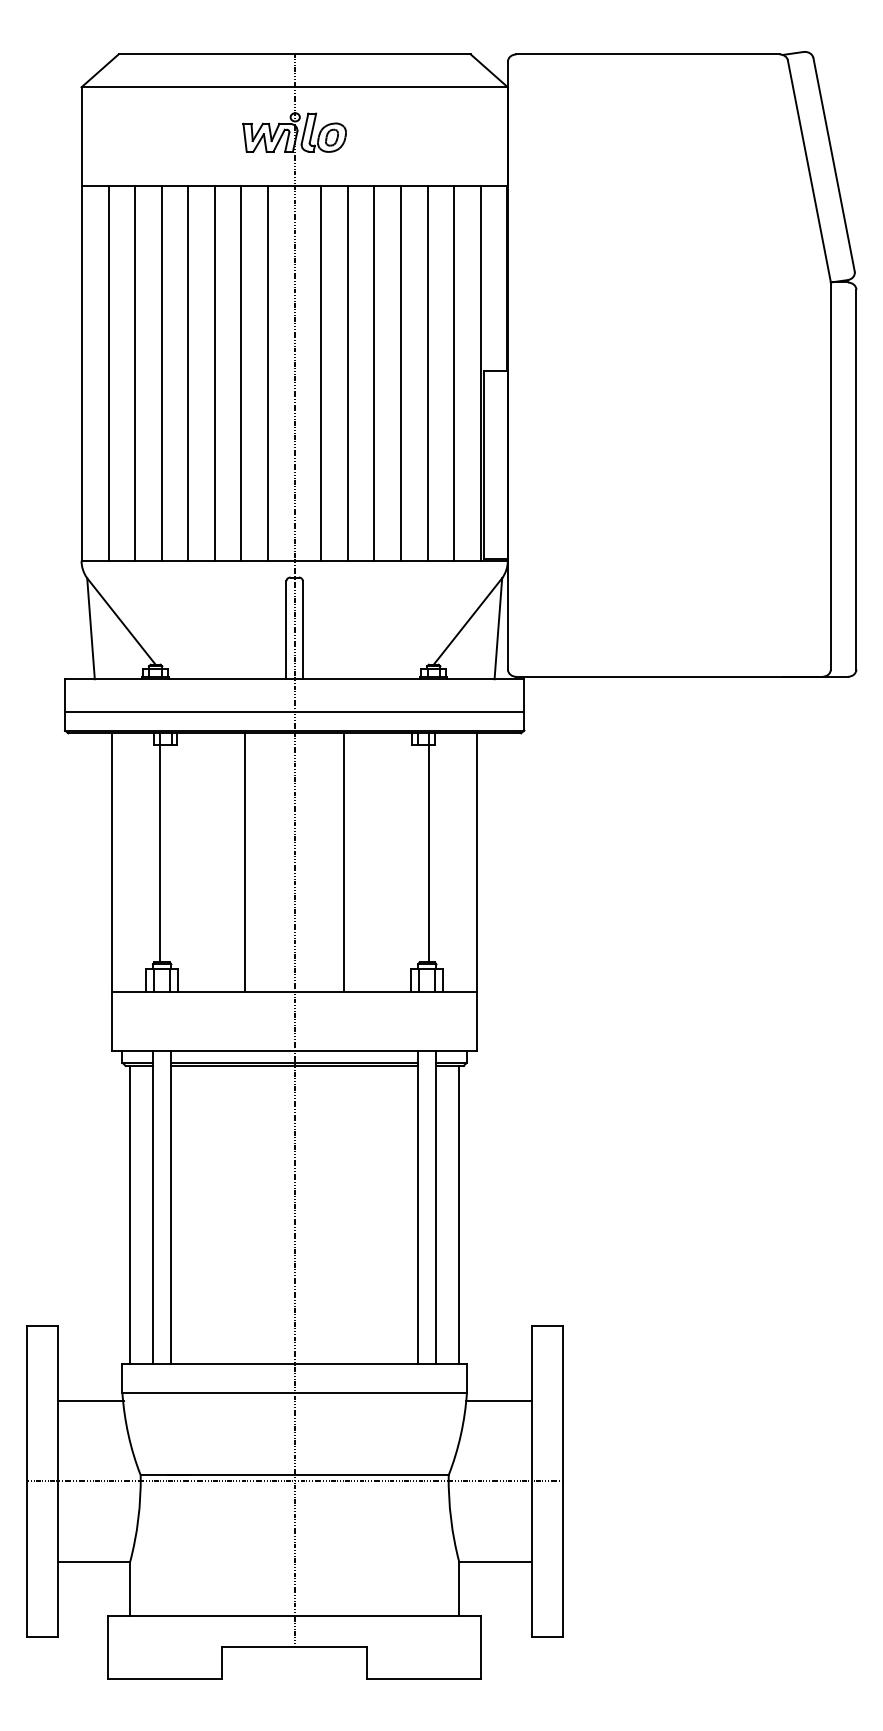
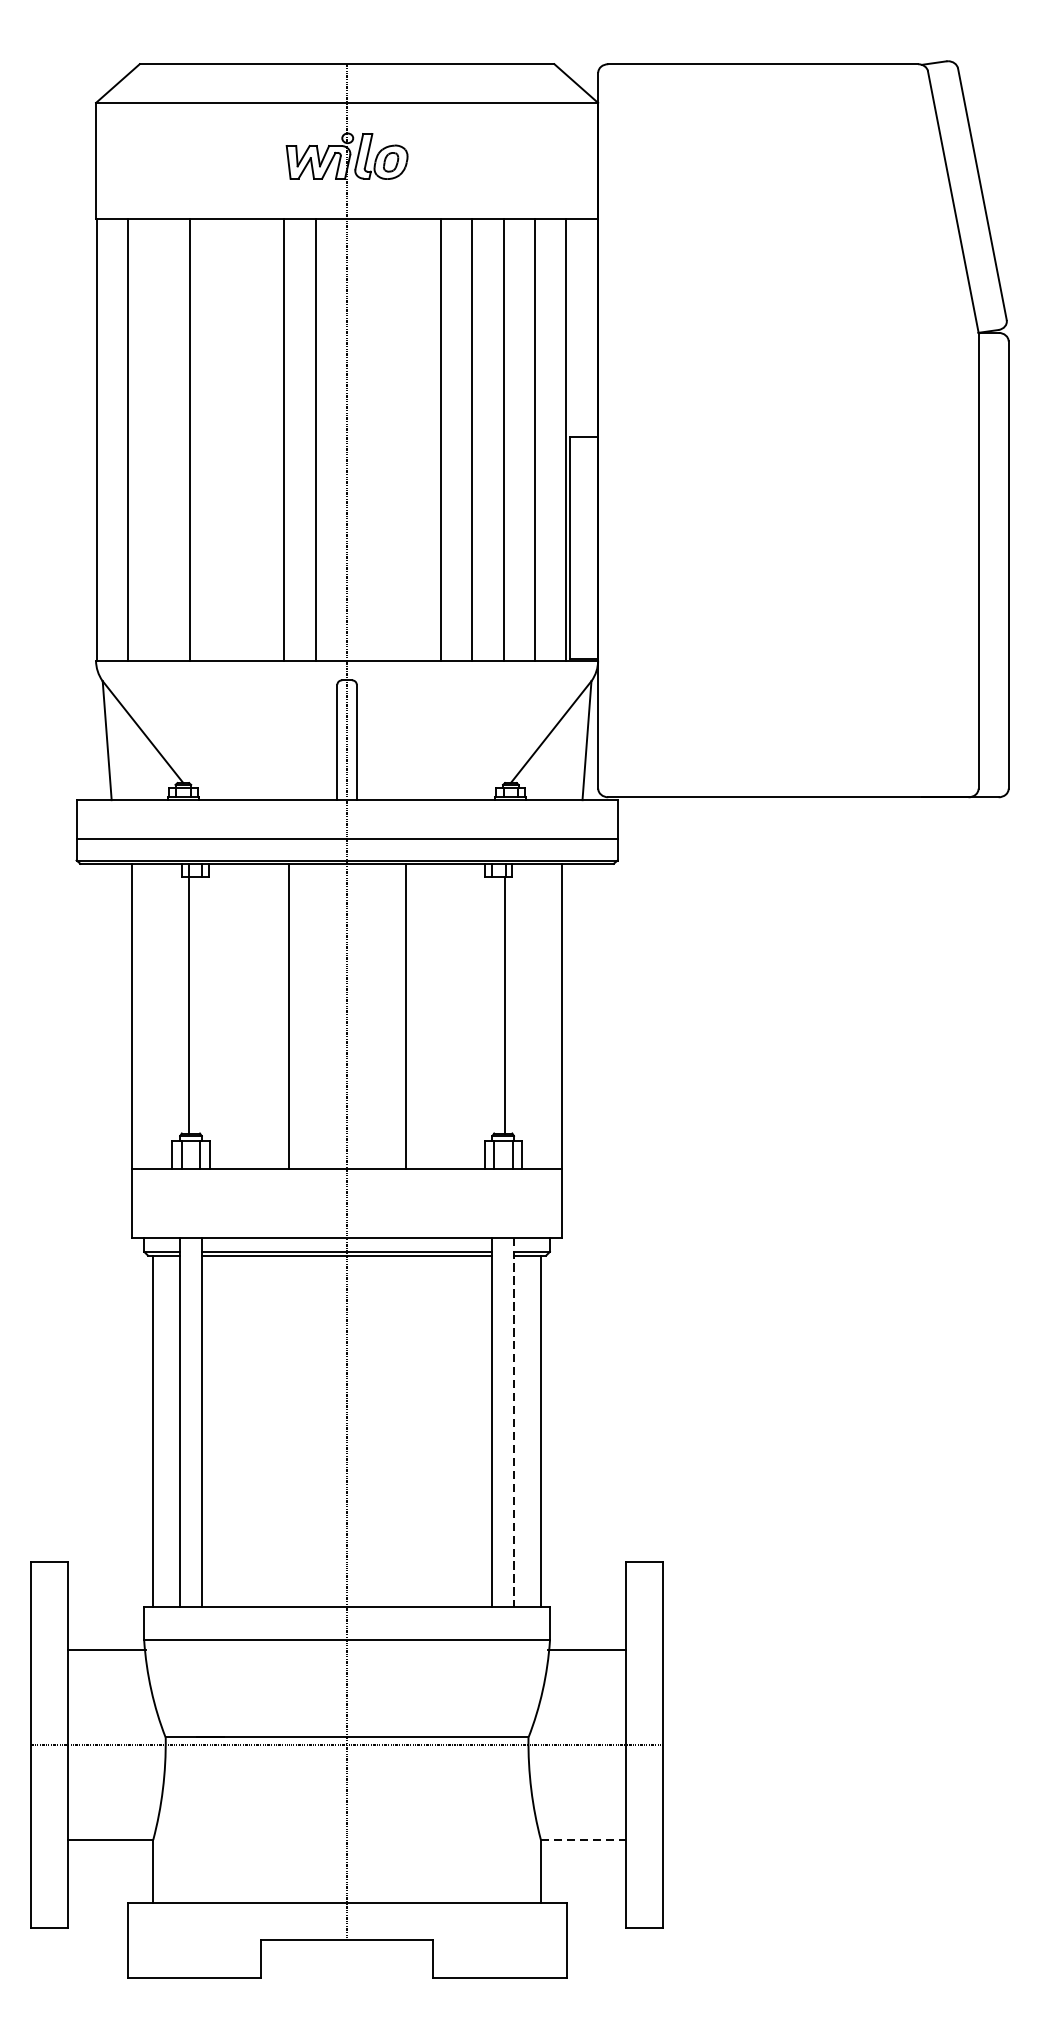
line: (135, 372) -> (159, 438), removed
line: (188, 372) -> (222, 438), removed
line: (214, 372) -> (252, 438), removed
line: (321, 372) -> (378, 438), removed
line: (347, 372) -> (409, 438), removed
line: (436, 1207) -> (514, 1422), solid -> dashed
line: (496, 1562) -> (584, 1840), solid -> dashed

